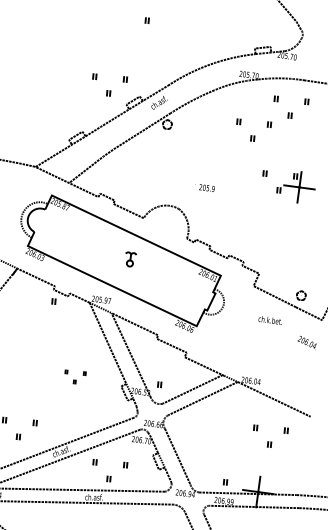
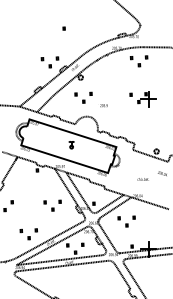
part: (253, 129) -> (83, 97), moved
text: (268, 320) -> (142, 179), moved
part: (74, 376) -> (52, 205), size x1.67
part: (269, 436) -> (126, 221), moved

